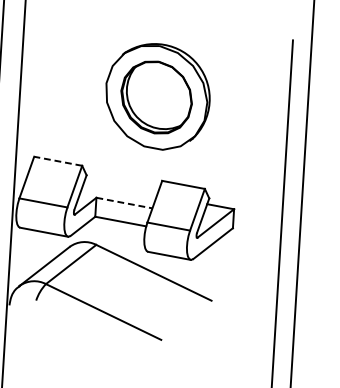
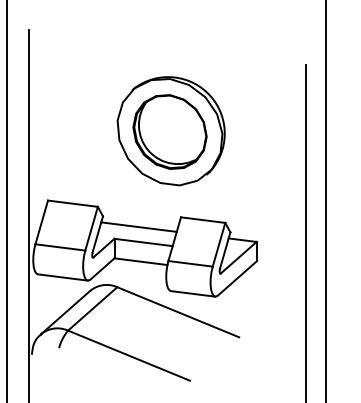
line: (57, 161) -> (72, 203), dashed -> solid
line: (120, 187) -> (138, 226), added
line: (125, 203) -> (144, 242), dashed -> solid

